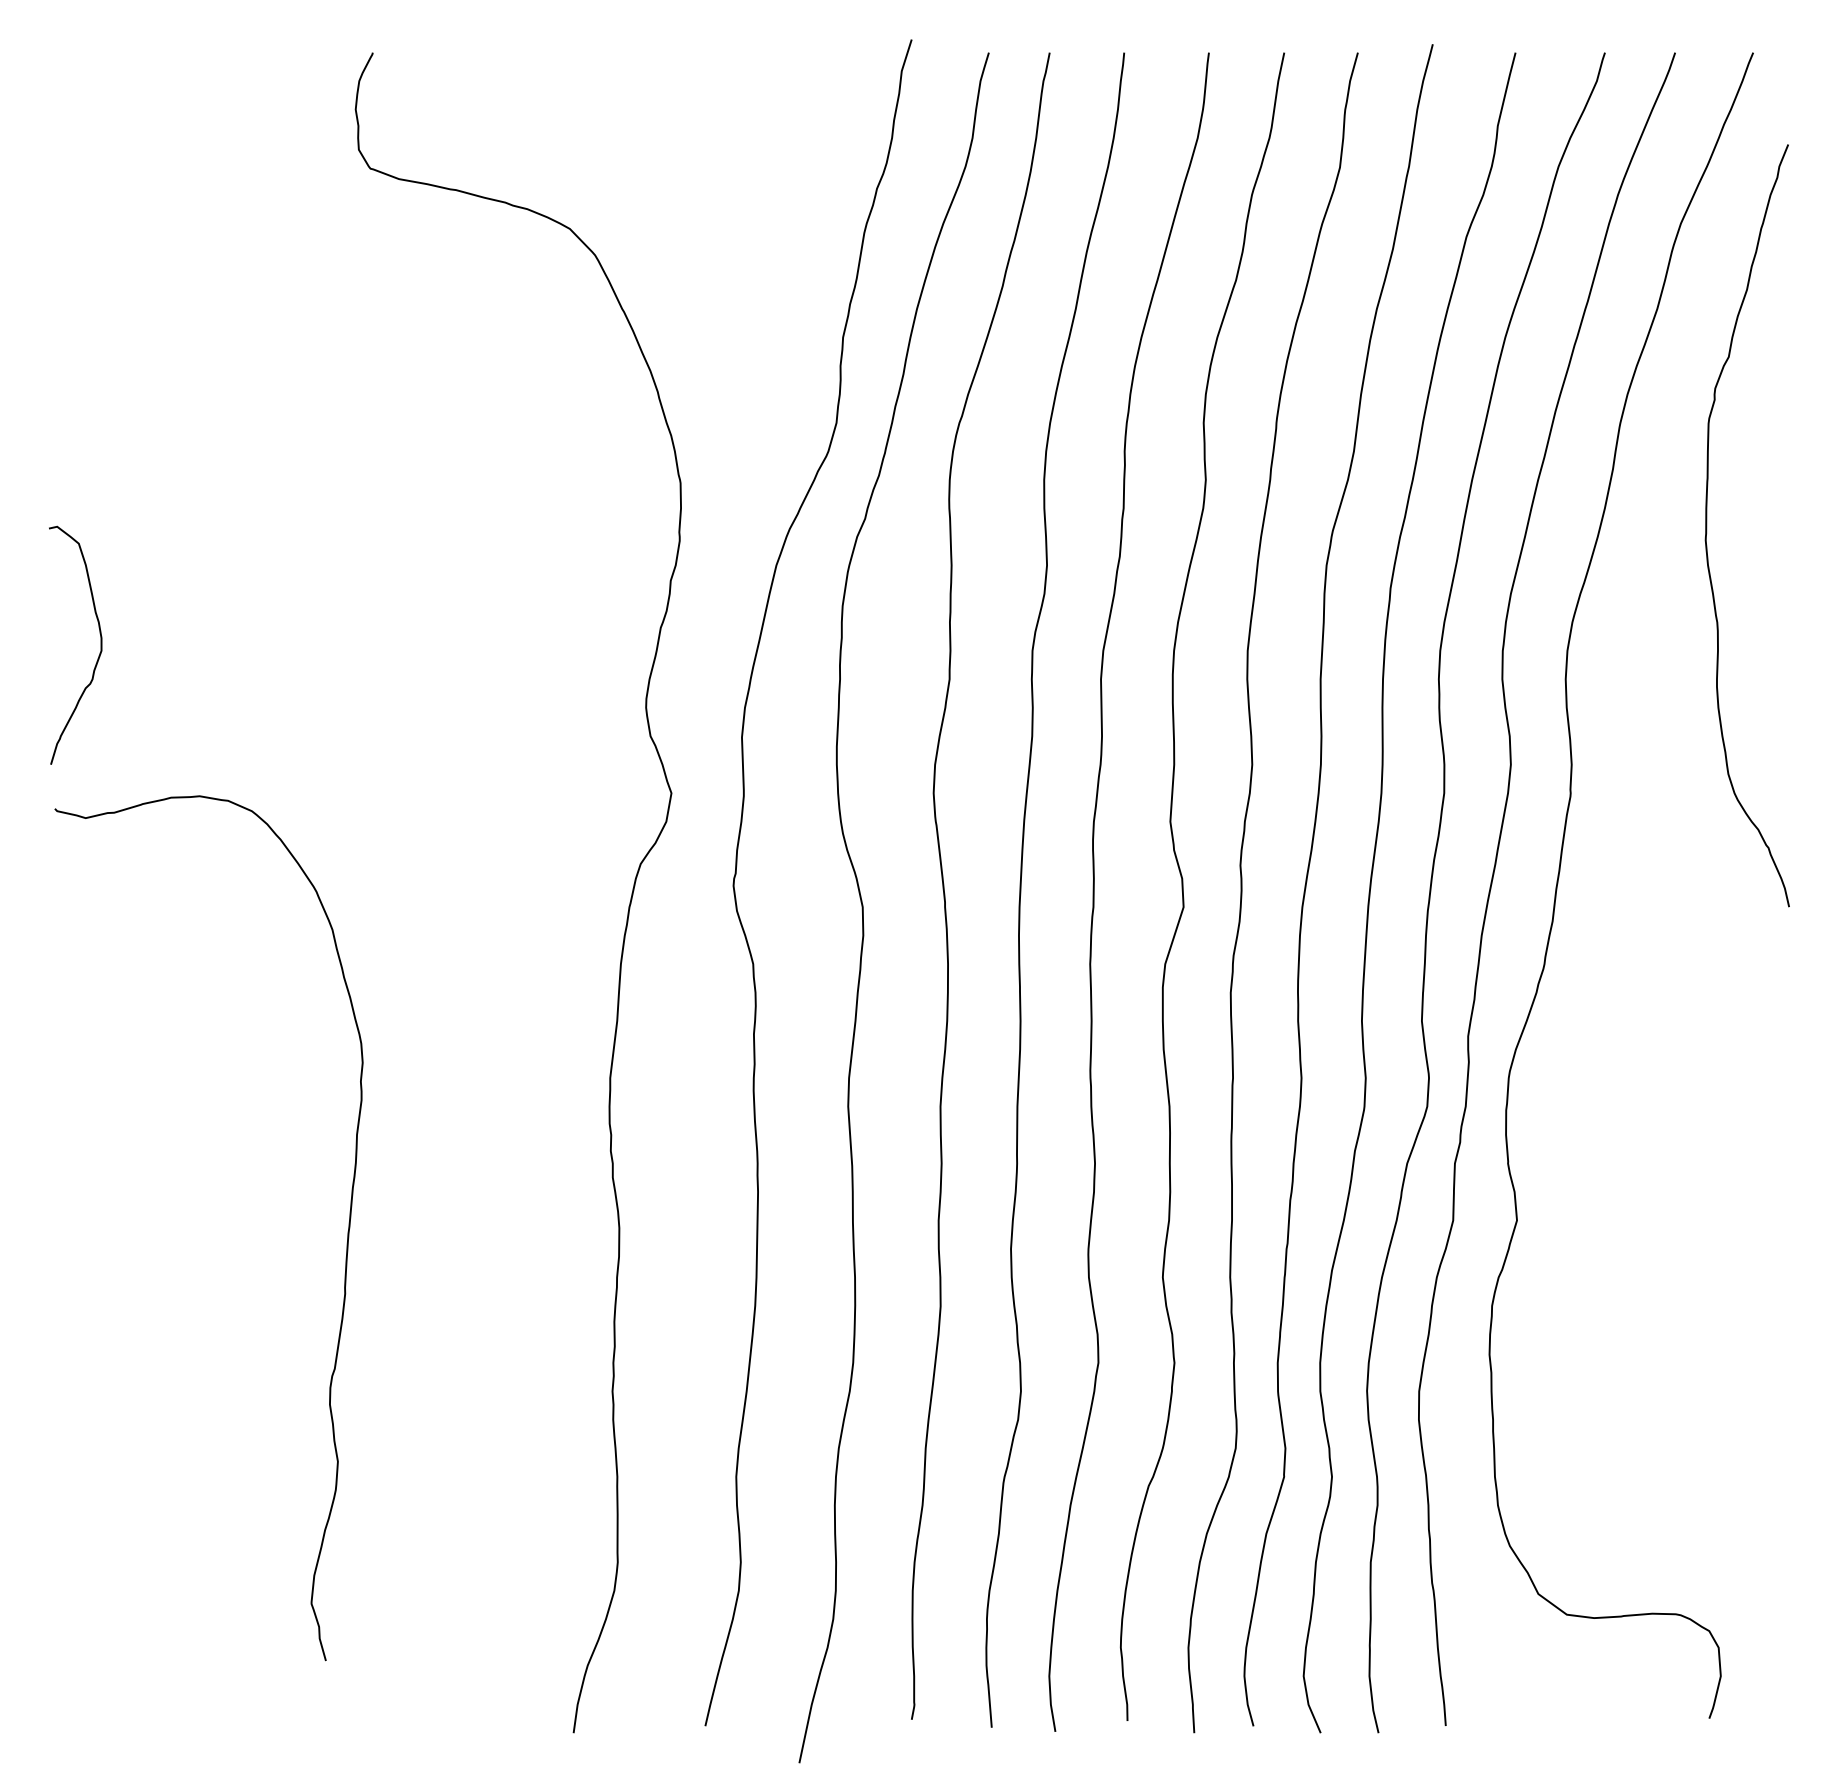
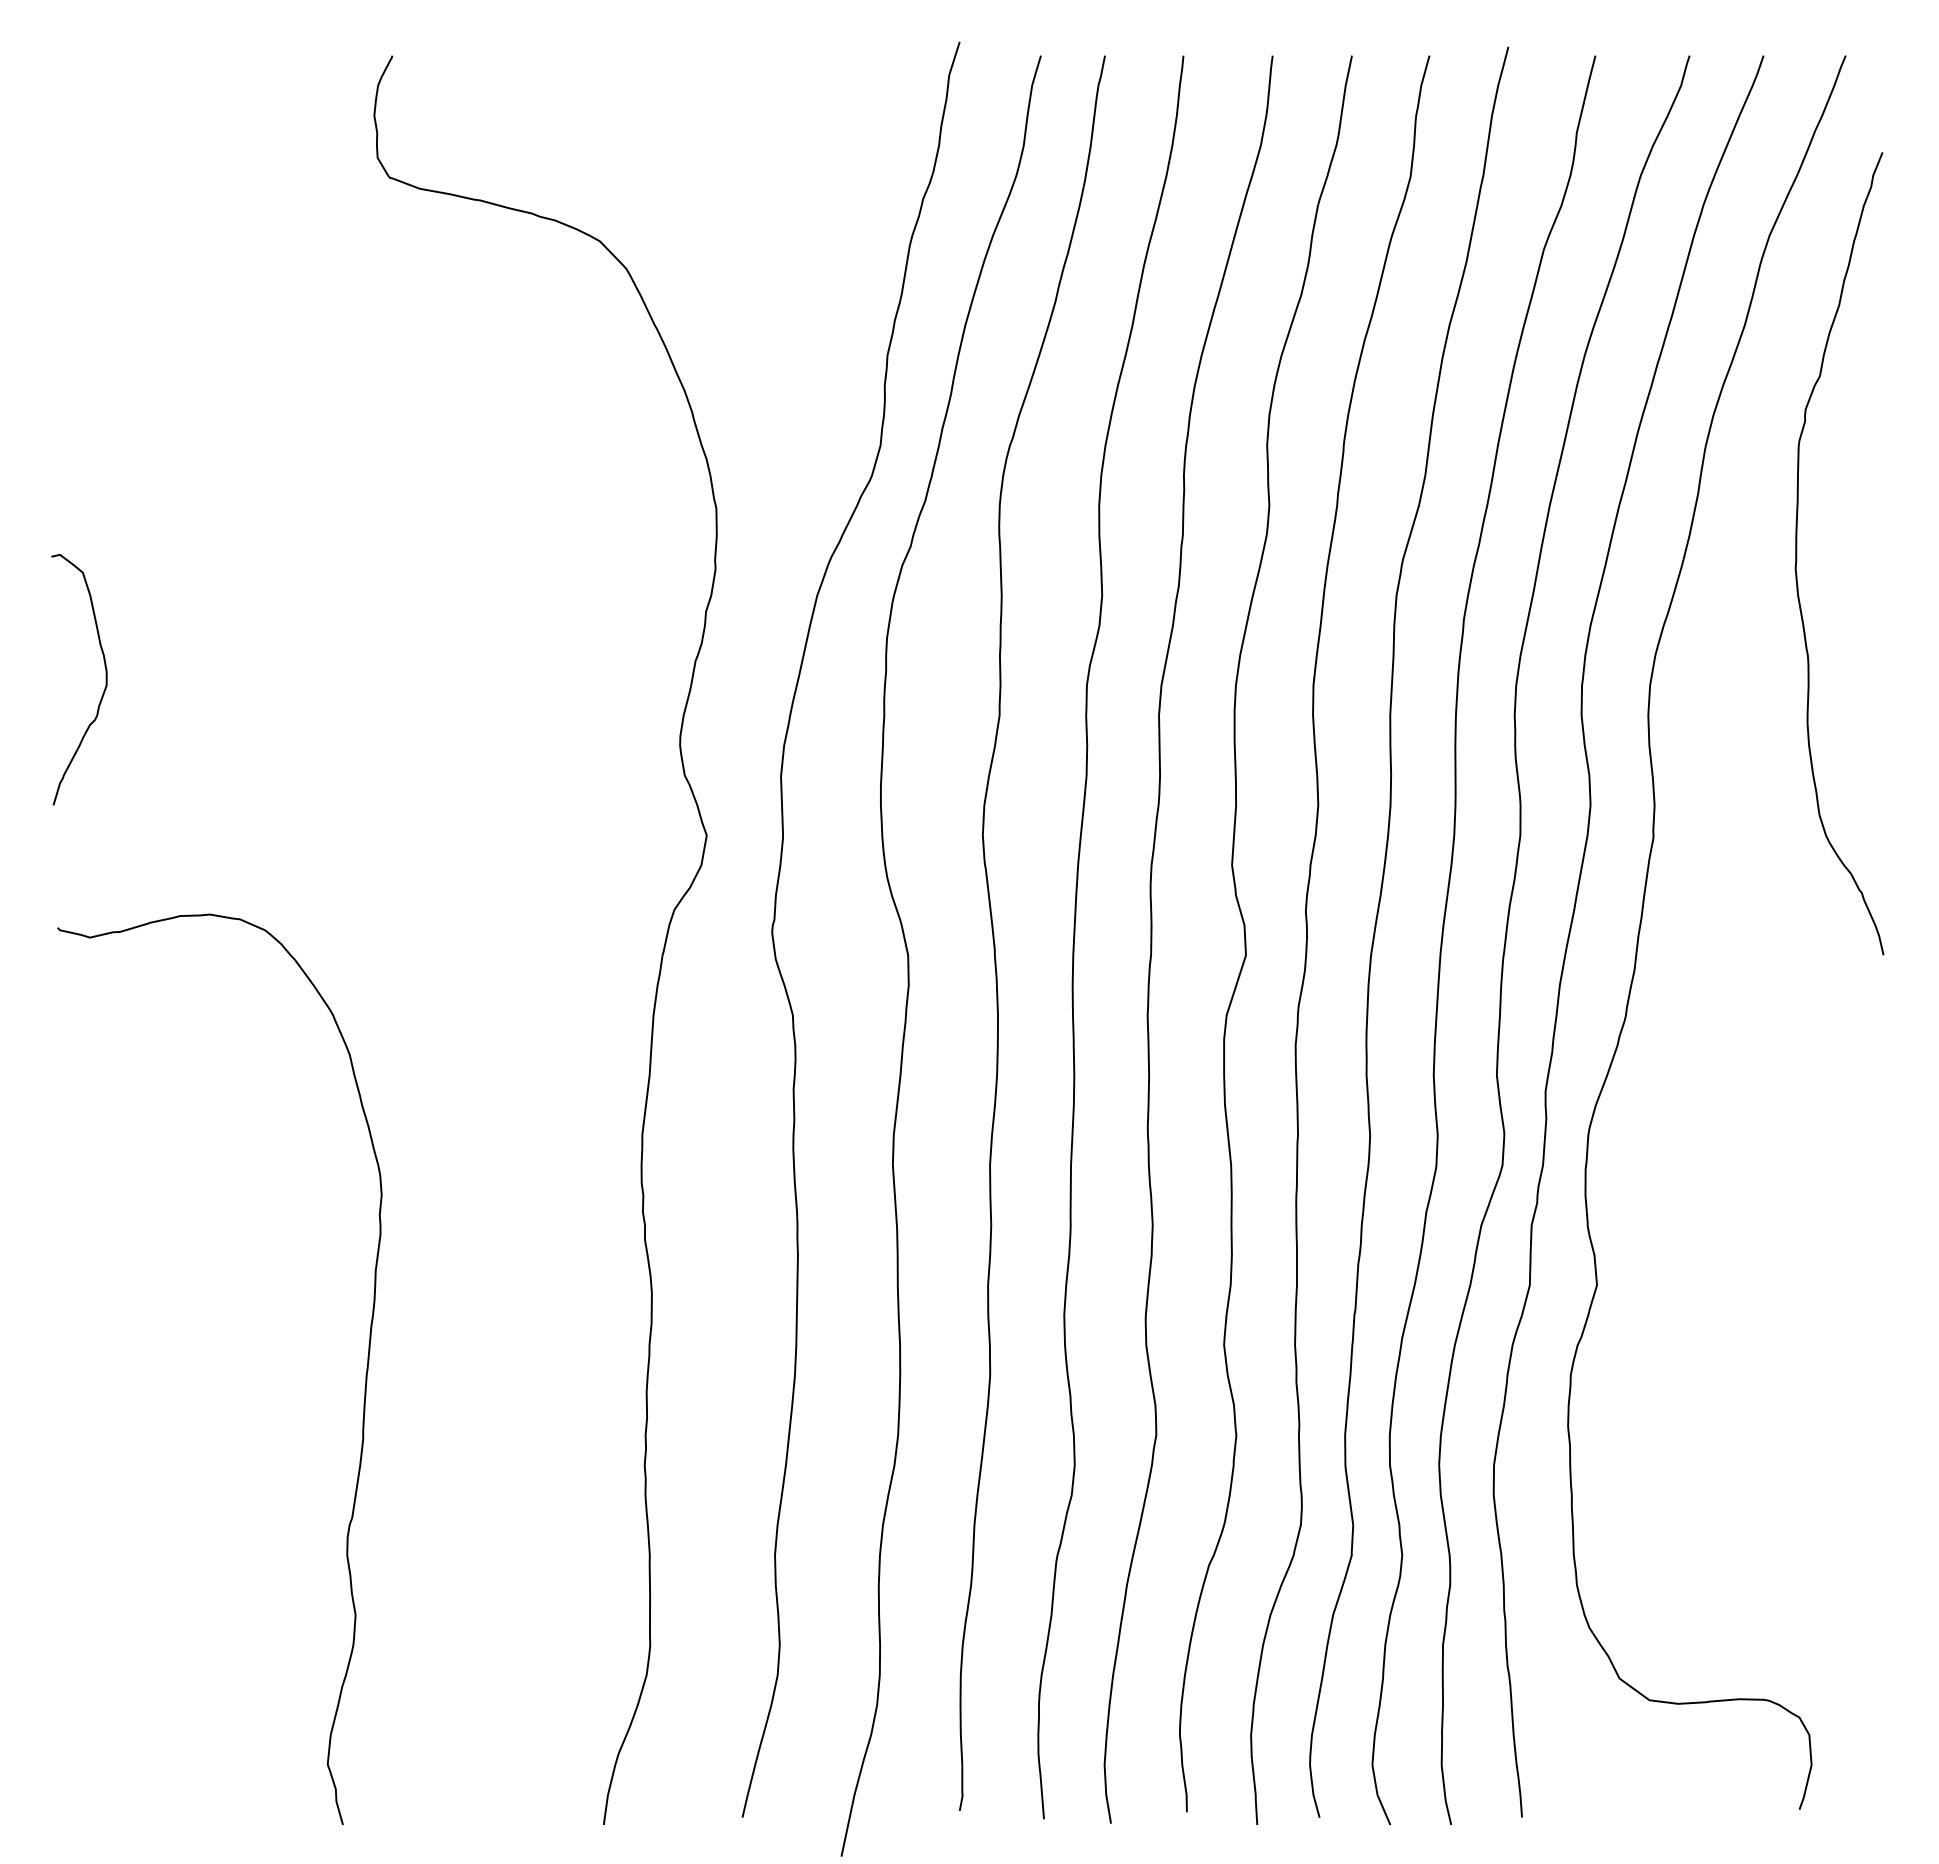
curve: (347, 1233) -> (365, 1374), moved

